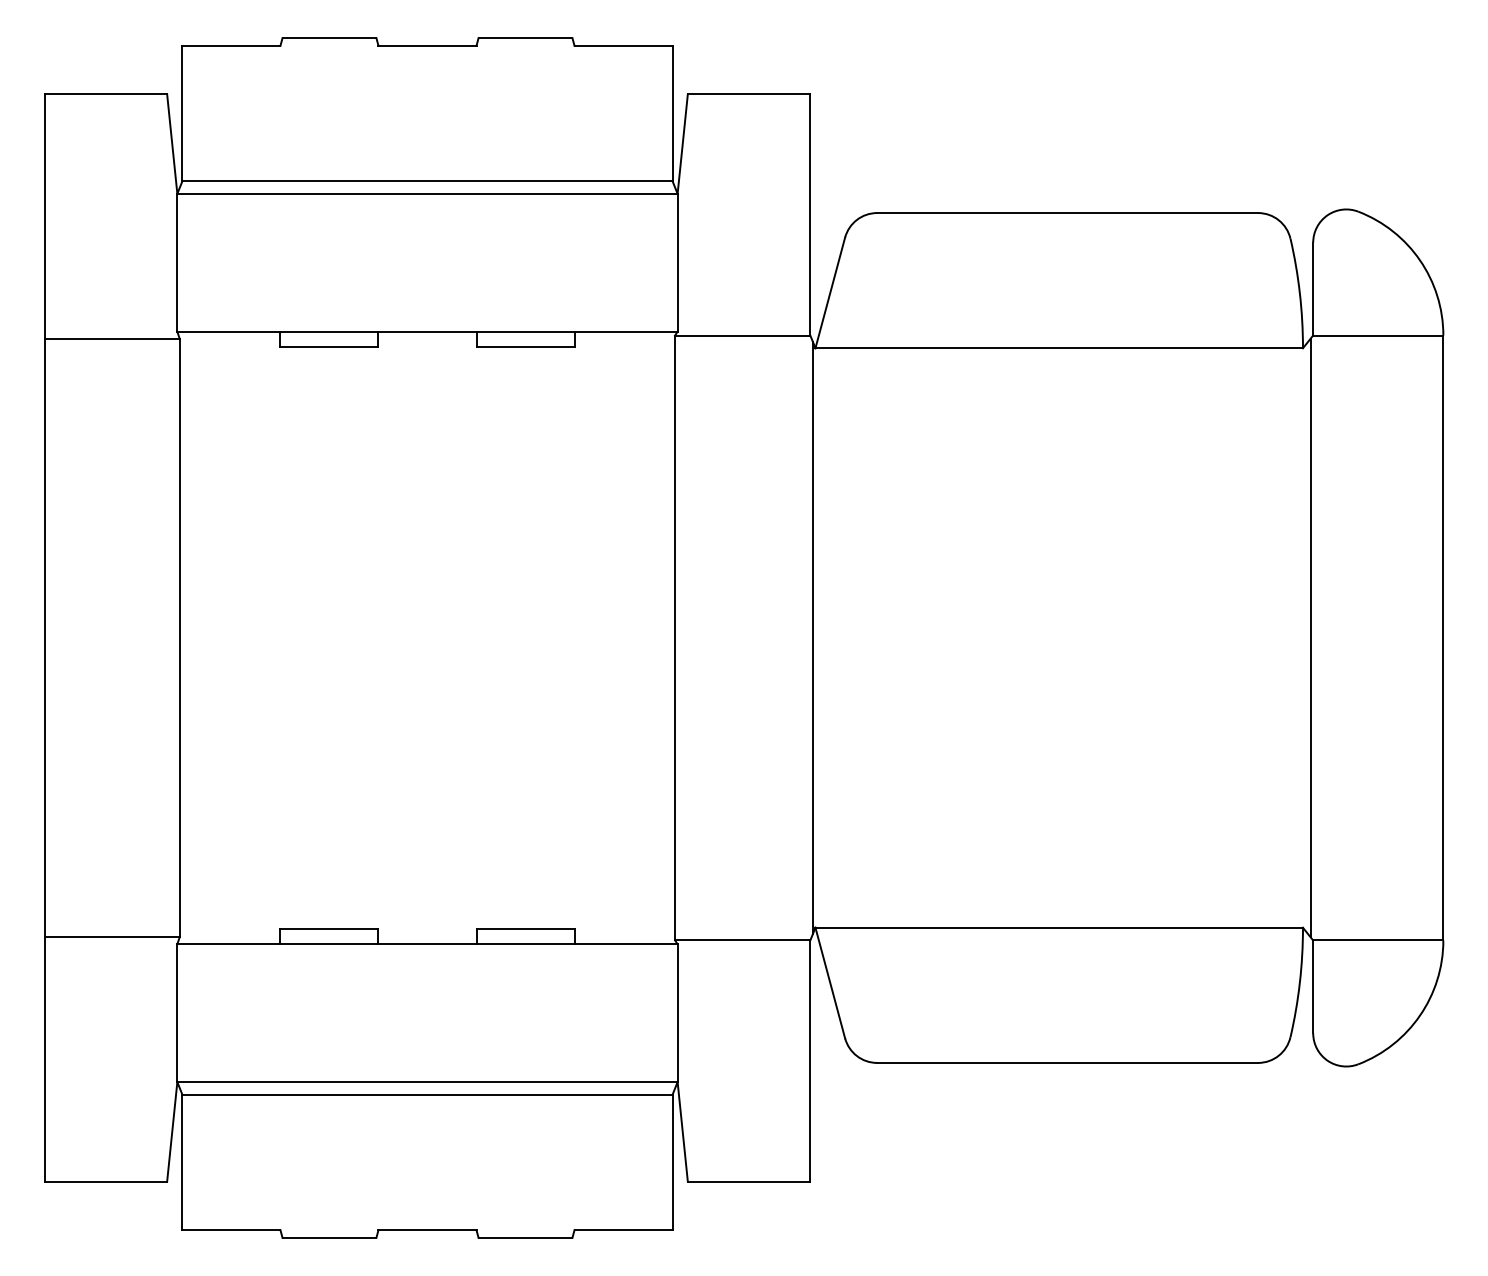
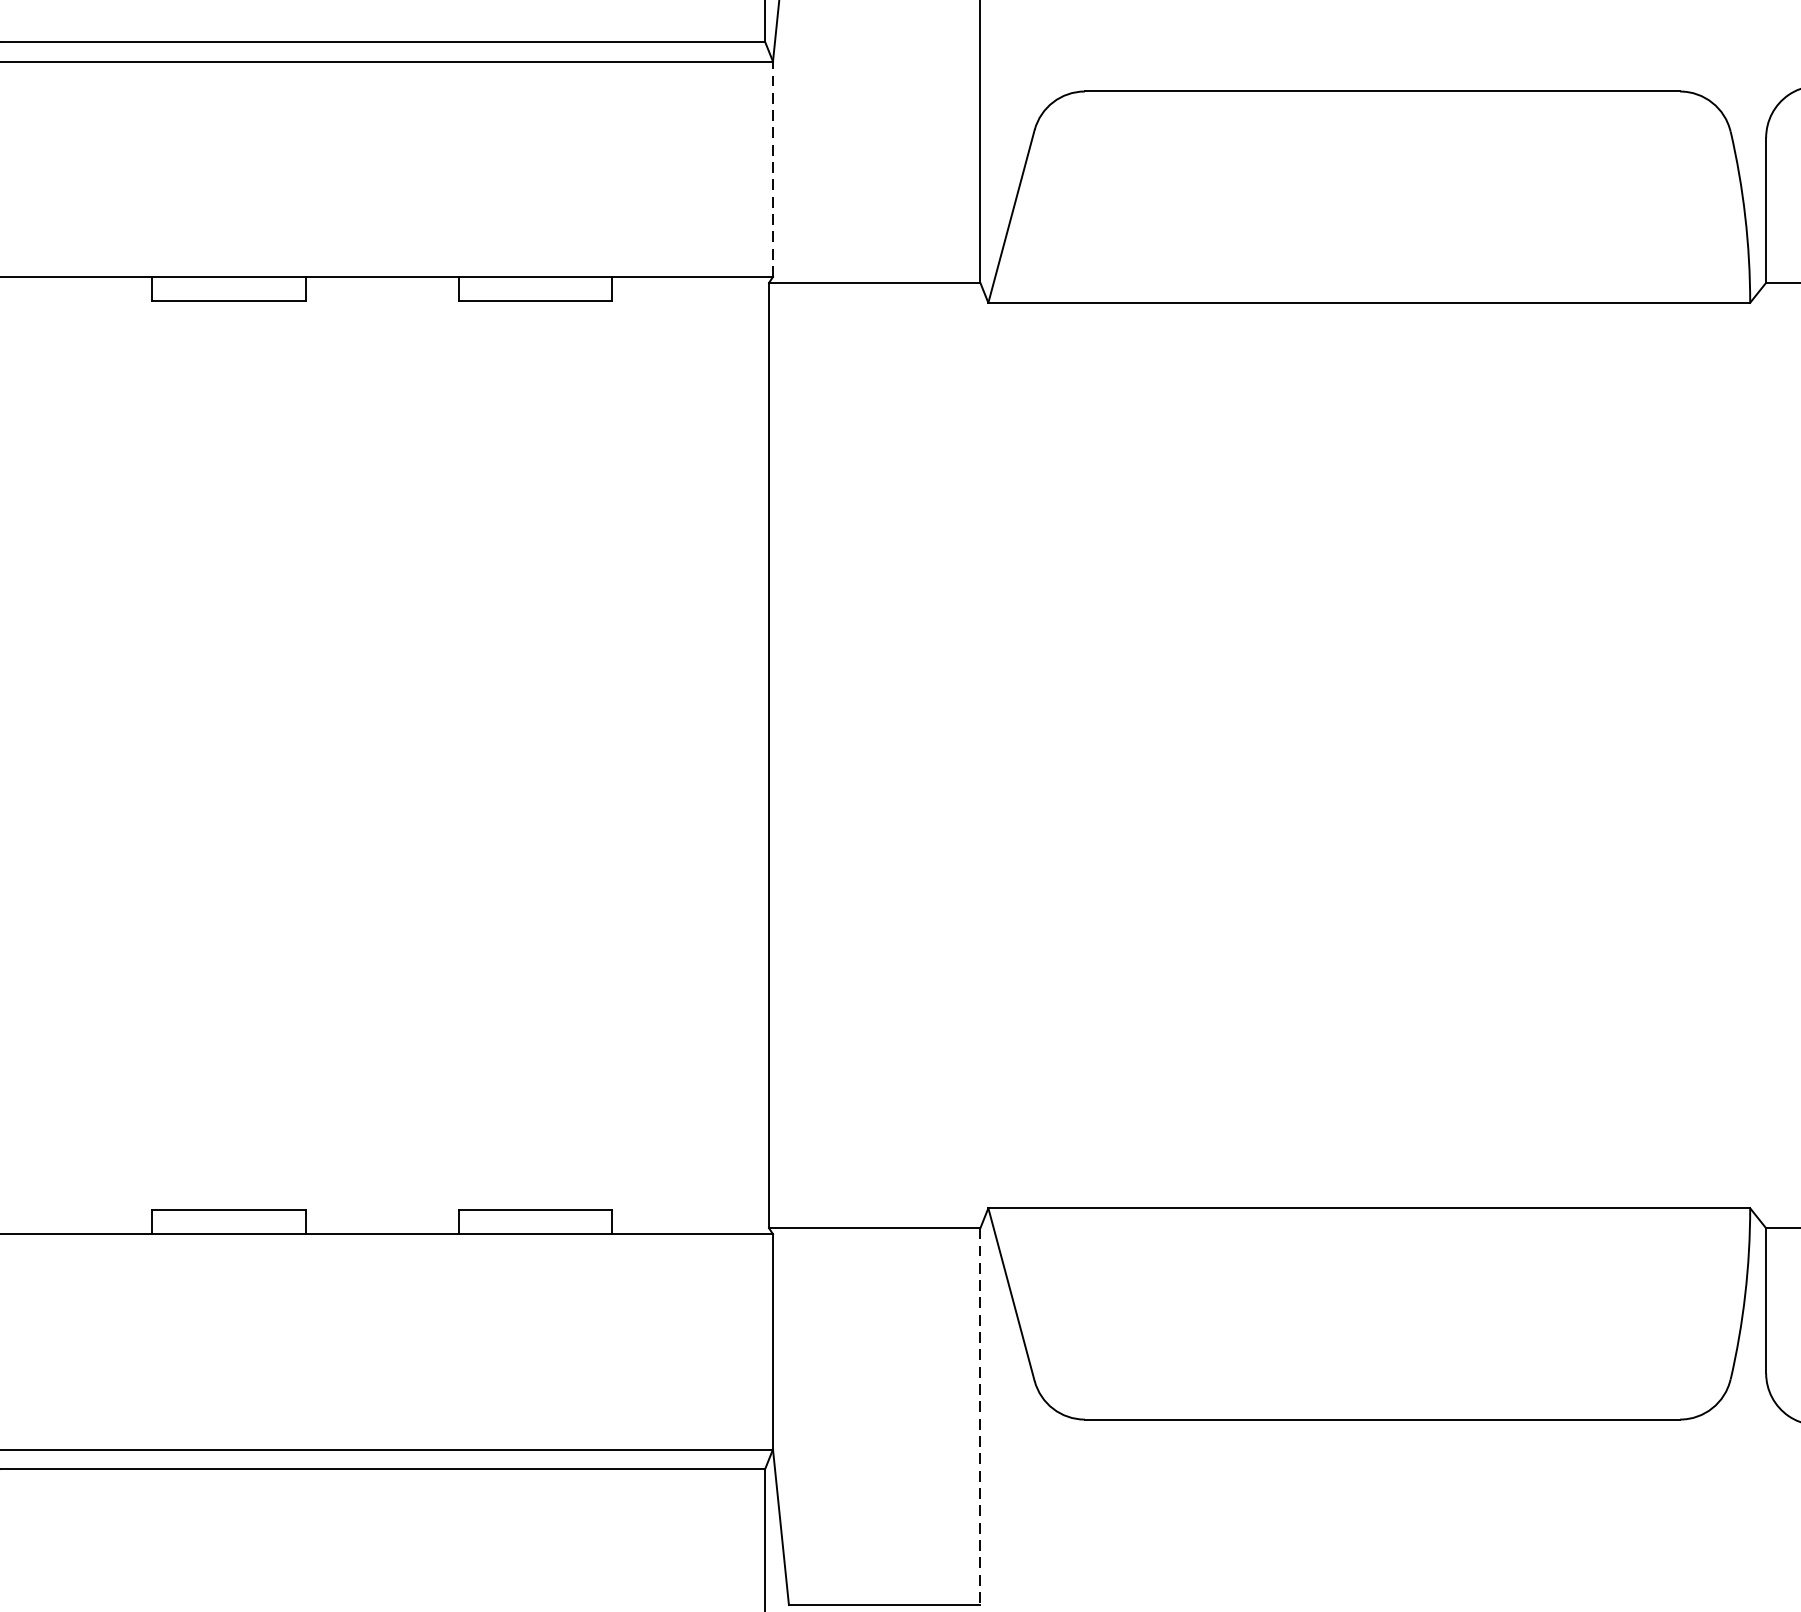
line: (677, 262) -> (772, 168), solid -> dashed
line: (812, 637) -> (983, 754), removed
line: (1310, 637) -> (1761, 754), removed
line: (810, 1061) -> (980, 1417), solid -> dashed

